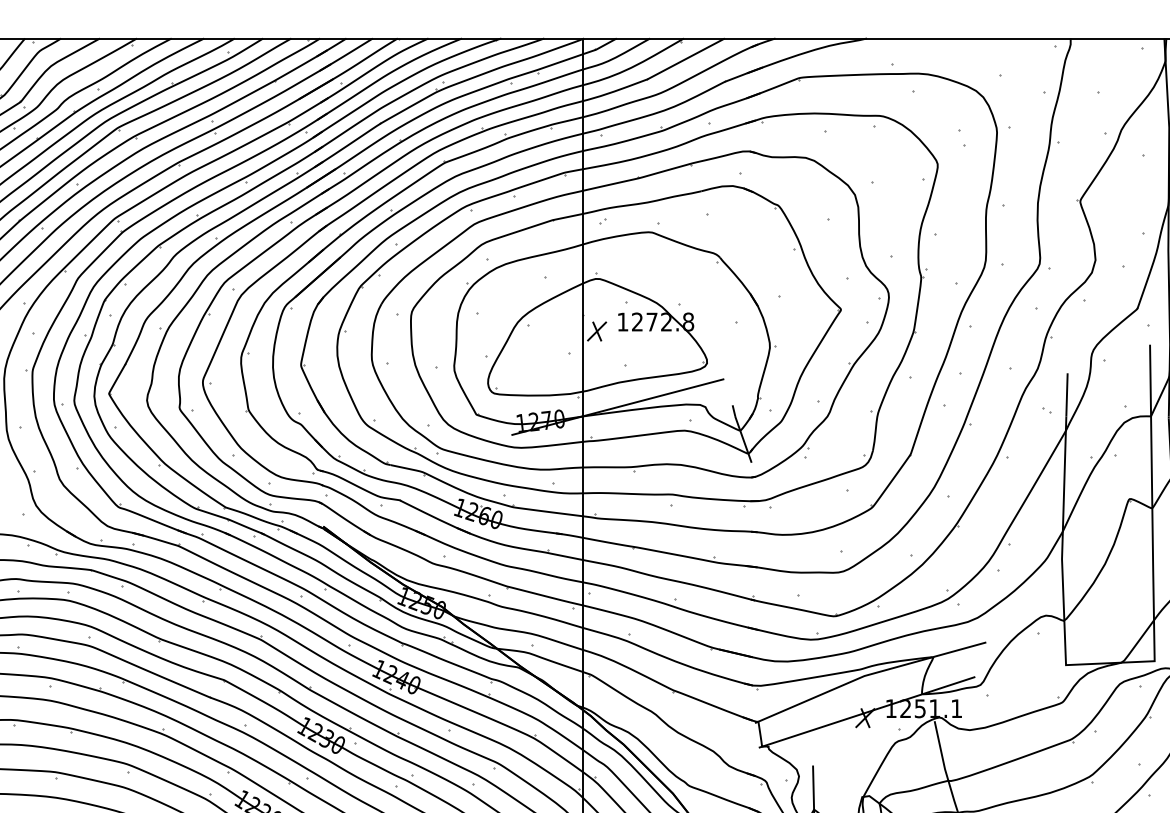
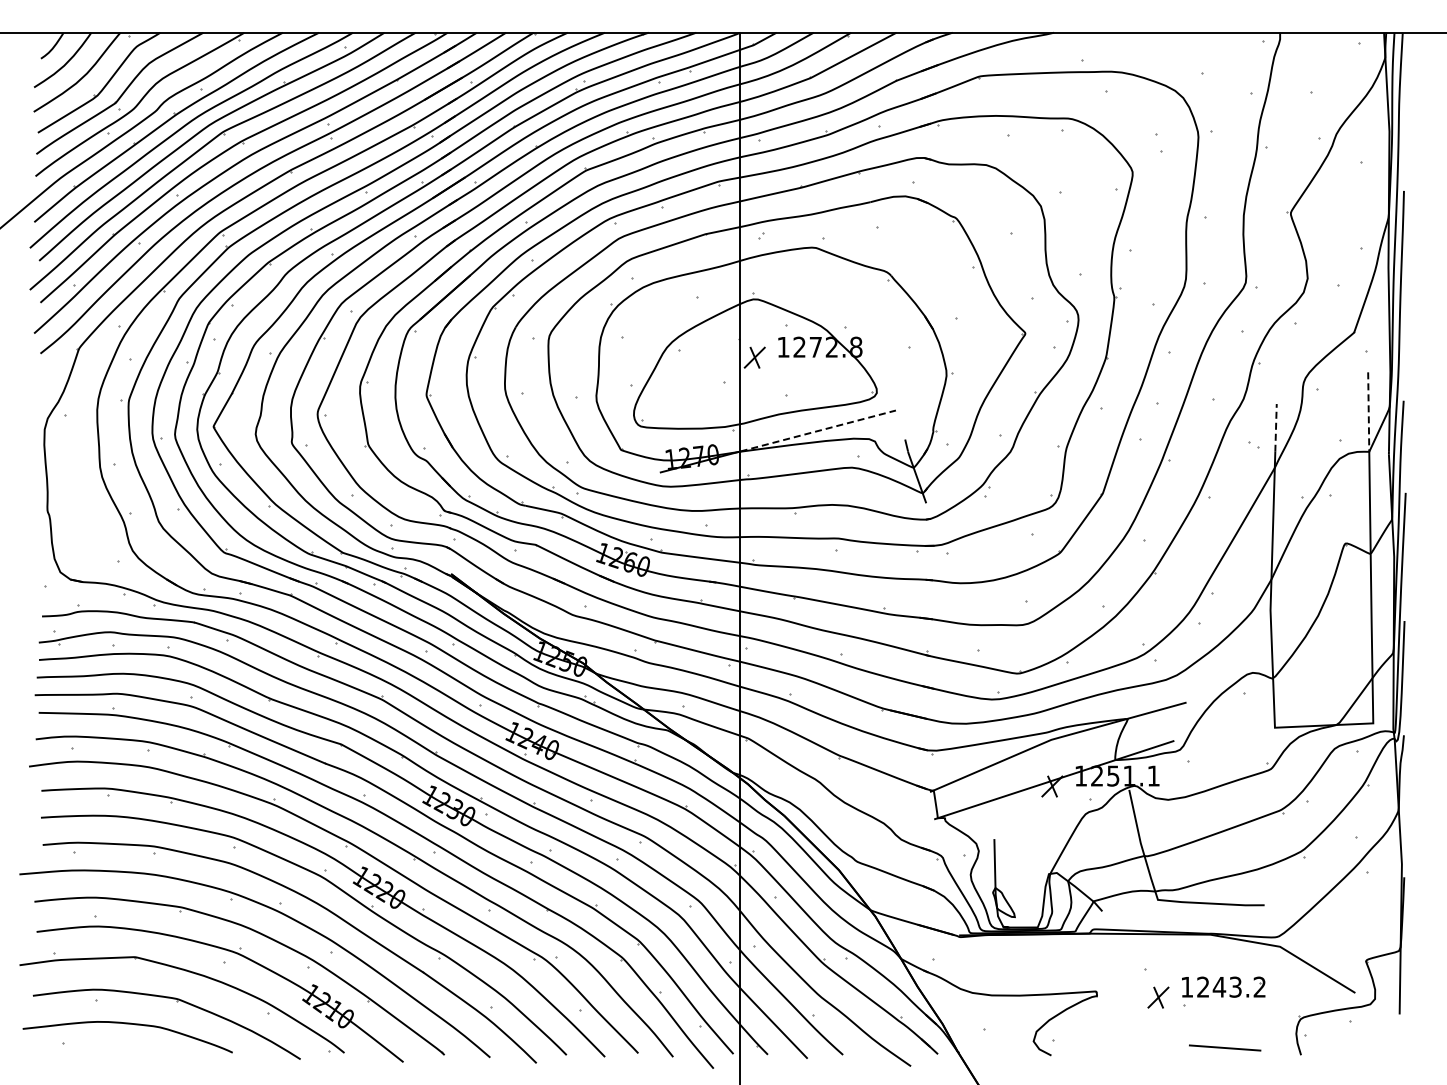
line: (1150, 380) -> (1368, 412), solid -> dashed
line: (1067, 394) -> (1276, 427), solid -> dashed
line: (654, 397) -> (818, 430), solid -> dashed

